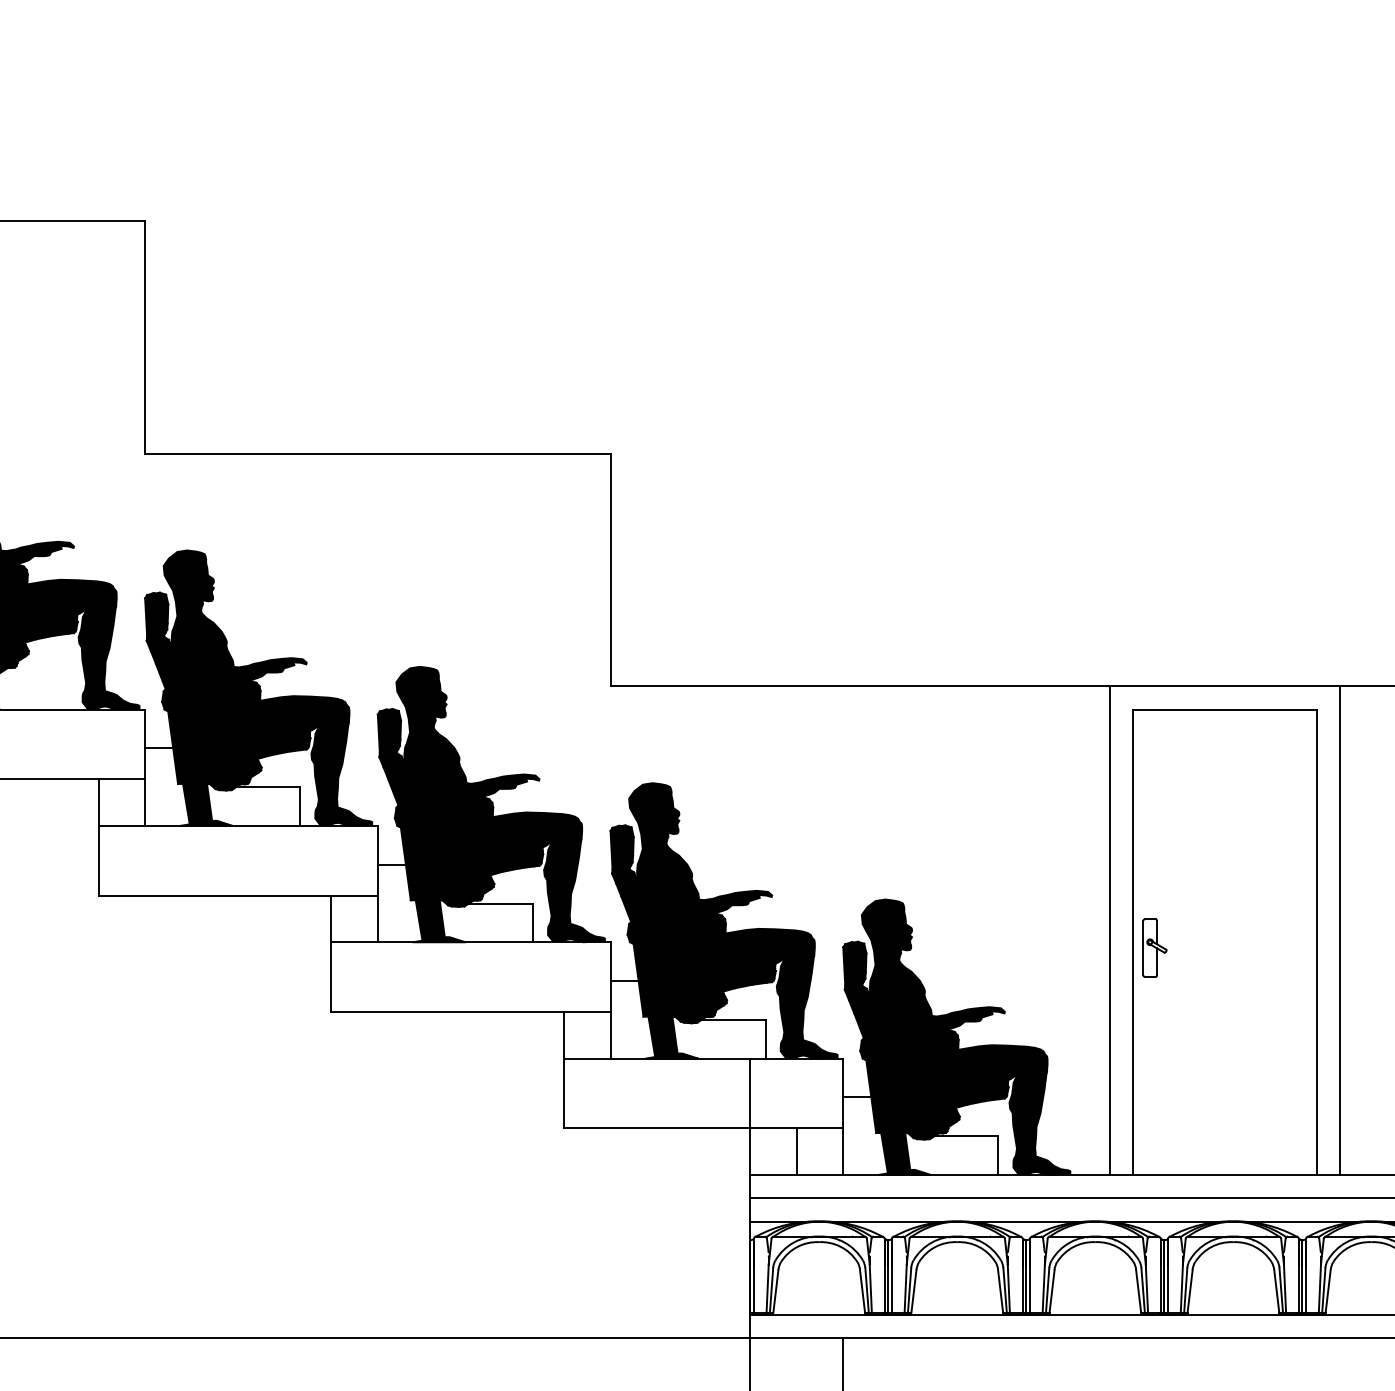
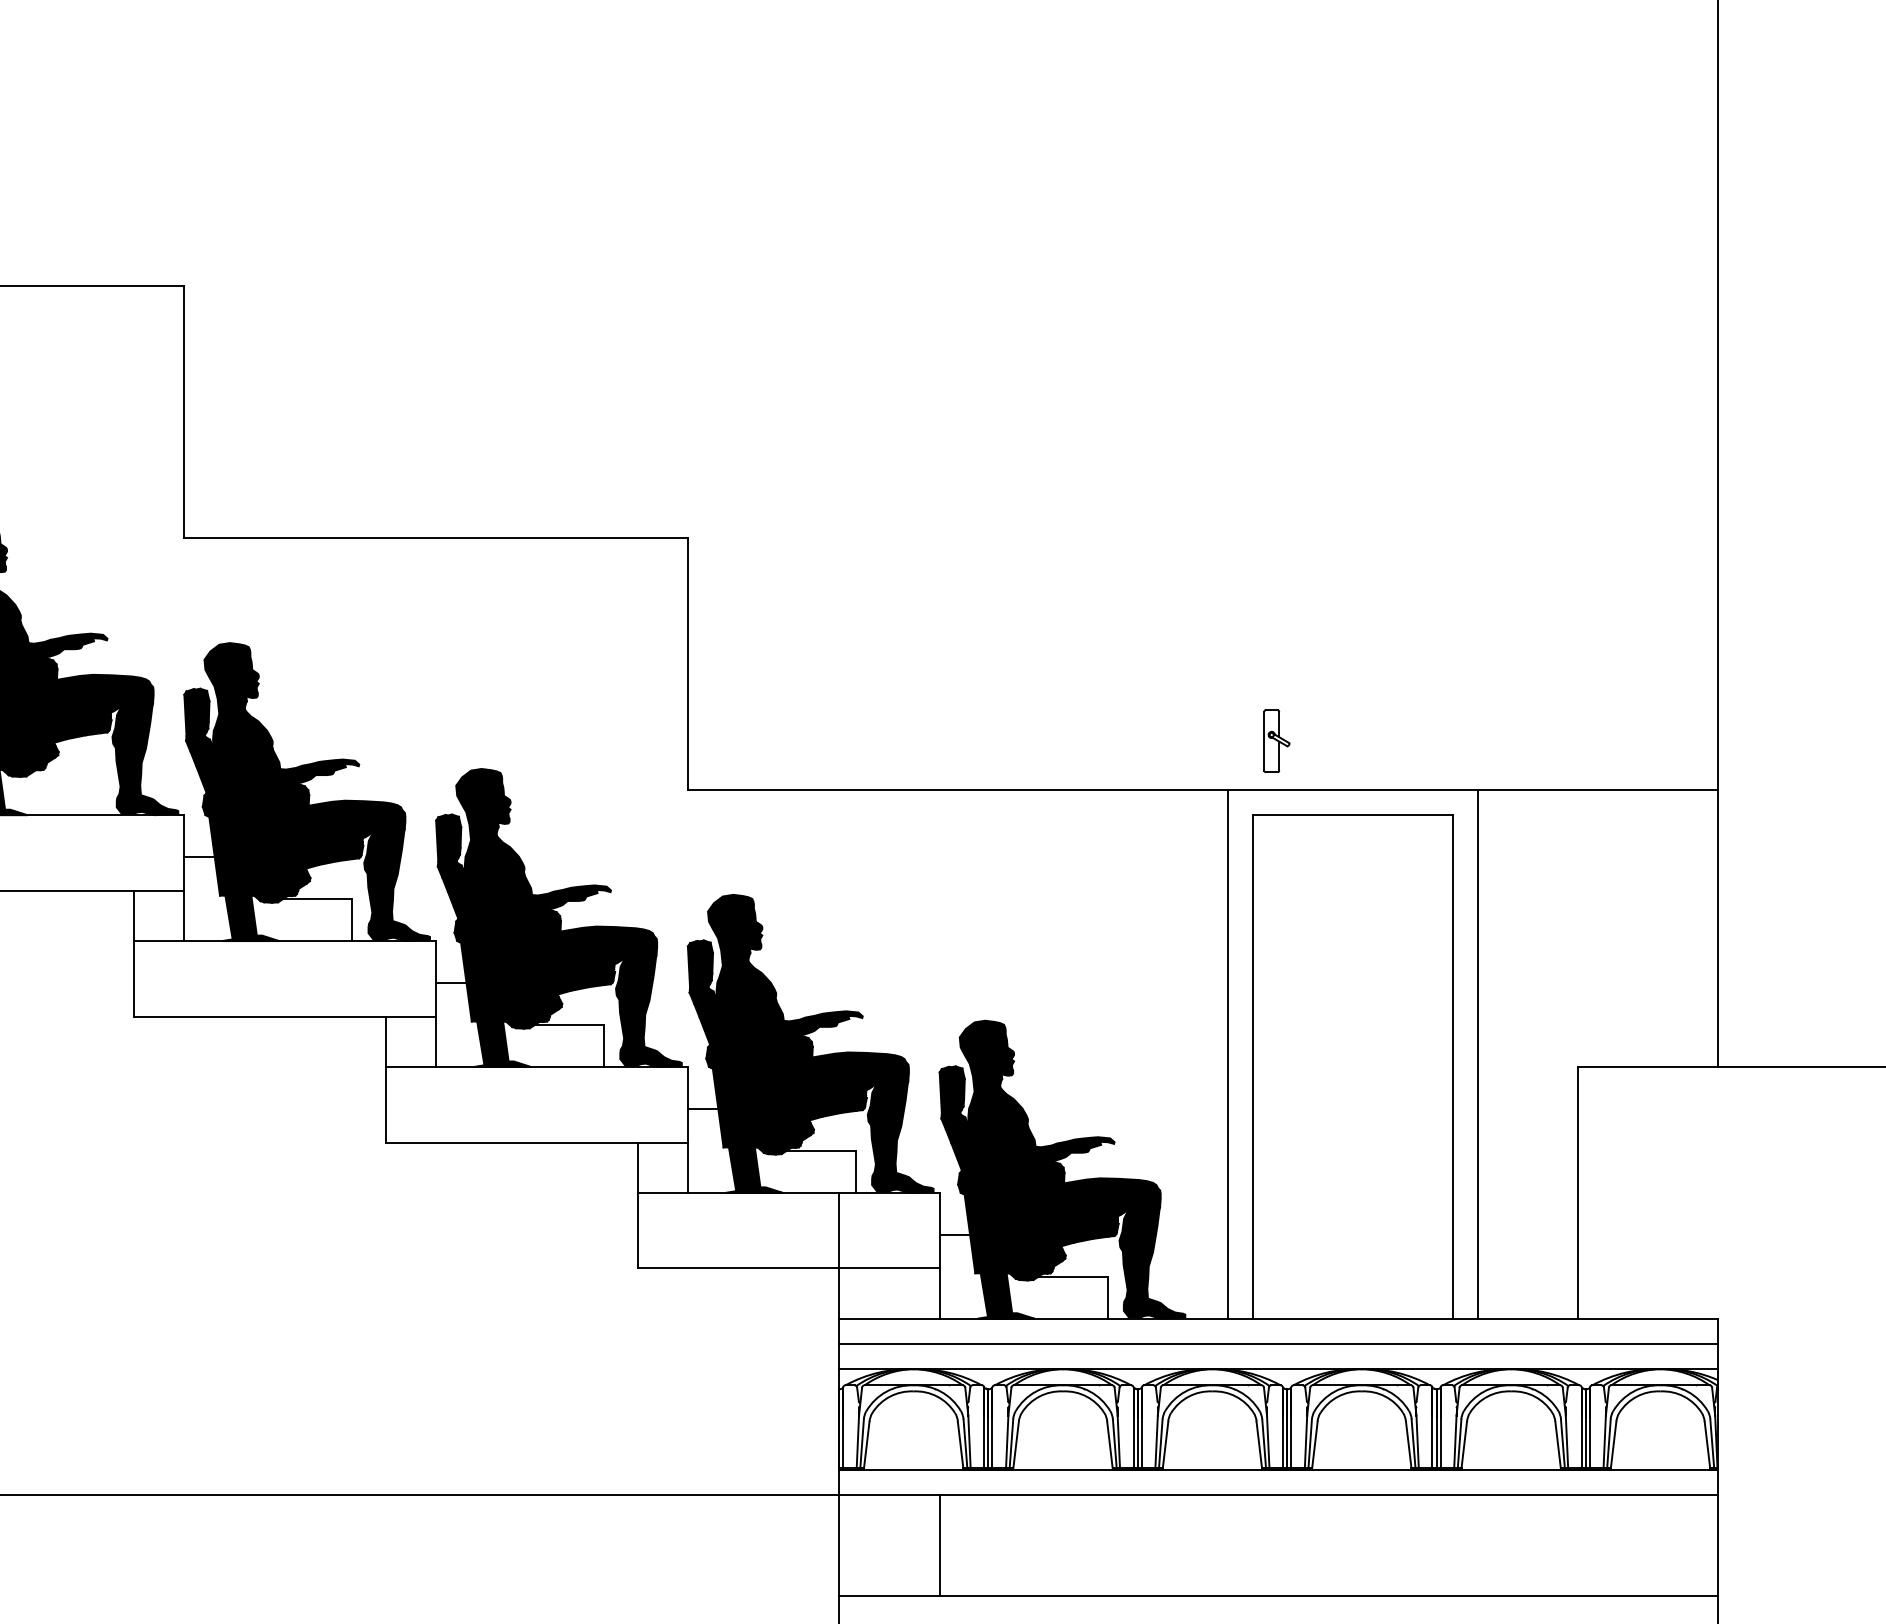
part: (1154, 947) -> (1276, 740), moved
line: (796, 1151) -> (889, 1293), removed

